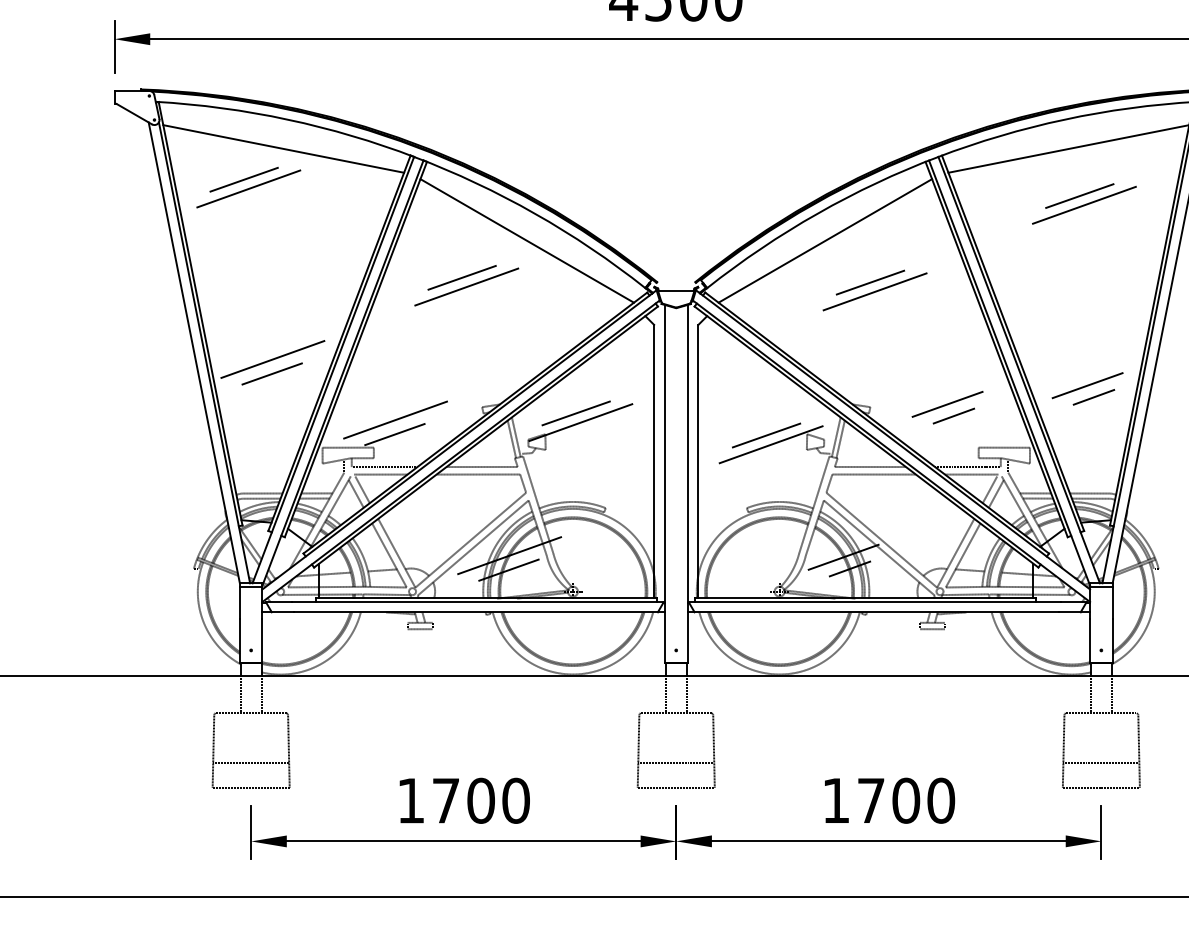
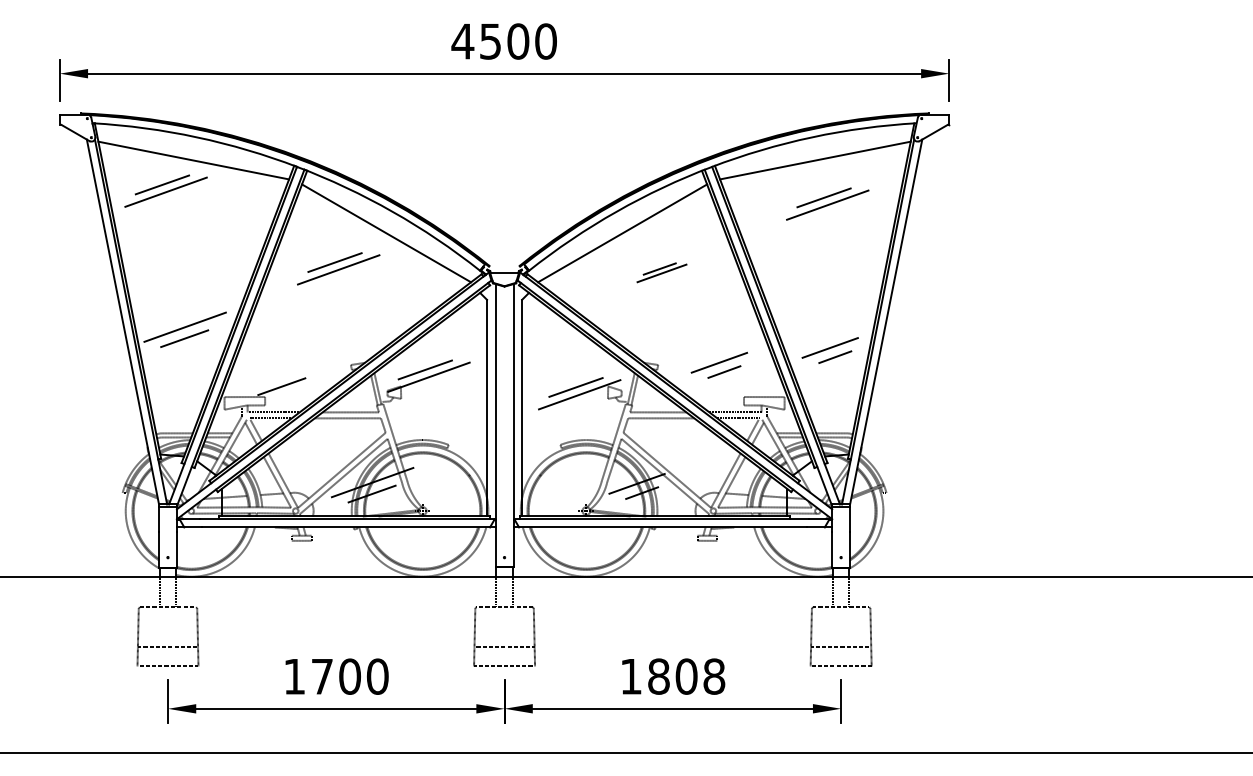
part: (874, 290) -> (661, 272), size x0.6
line: (395, 419) -> (282, 374), removed
text: (906, 800) -> (686, 676), 1700 -> 1808

